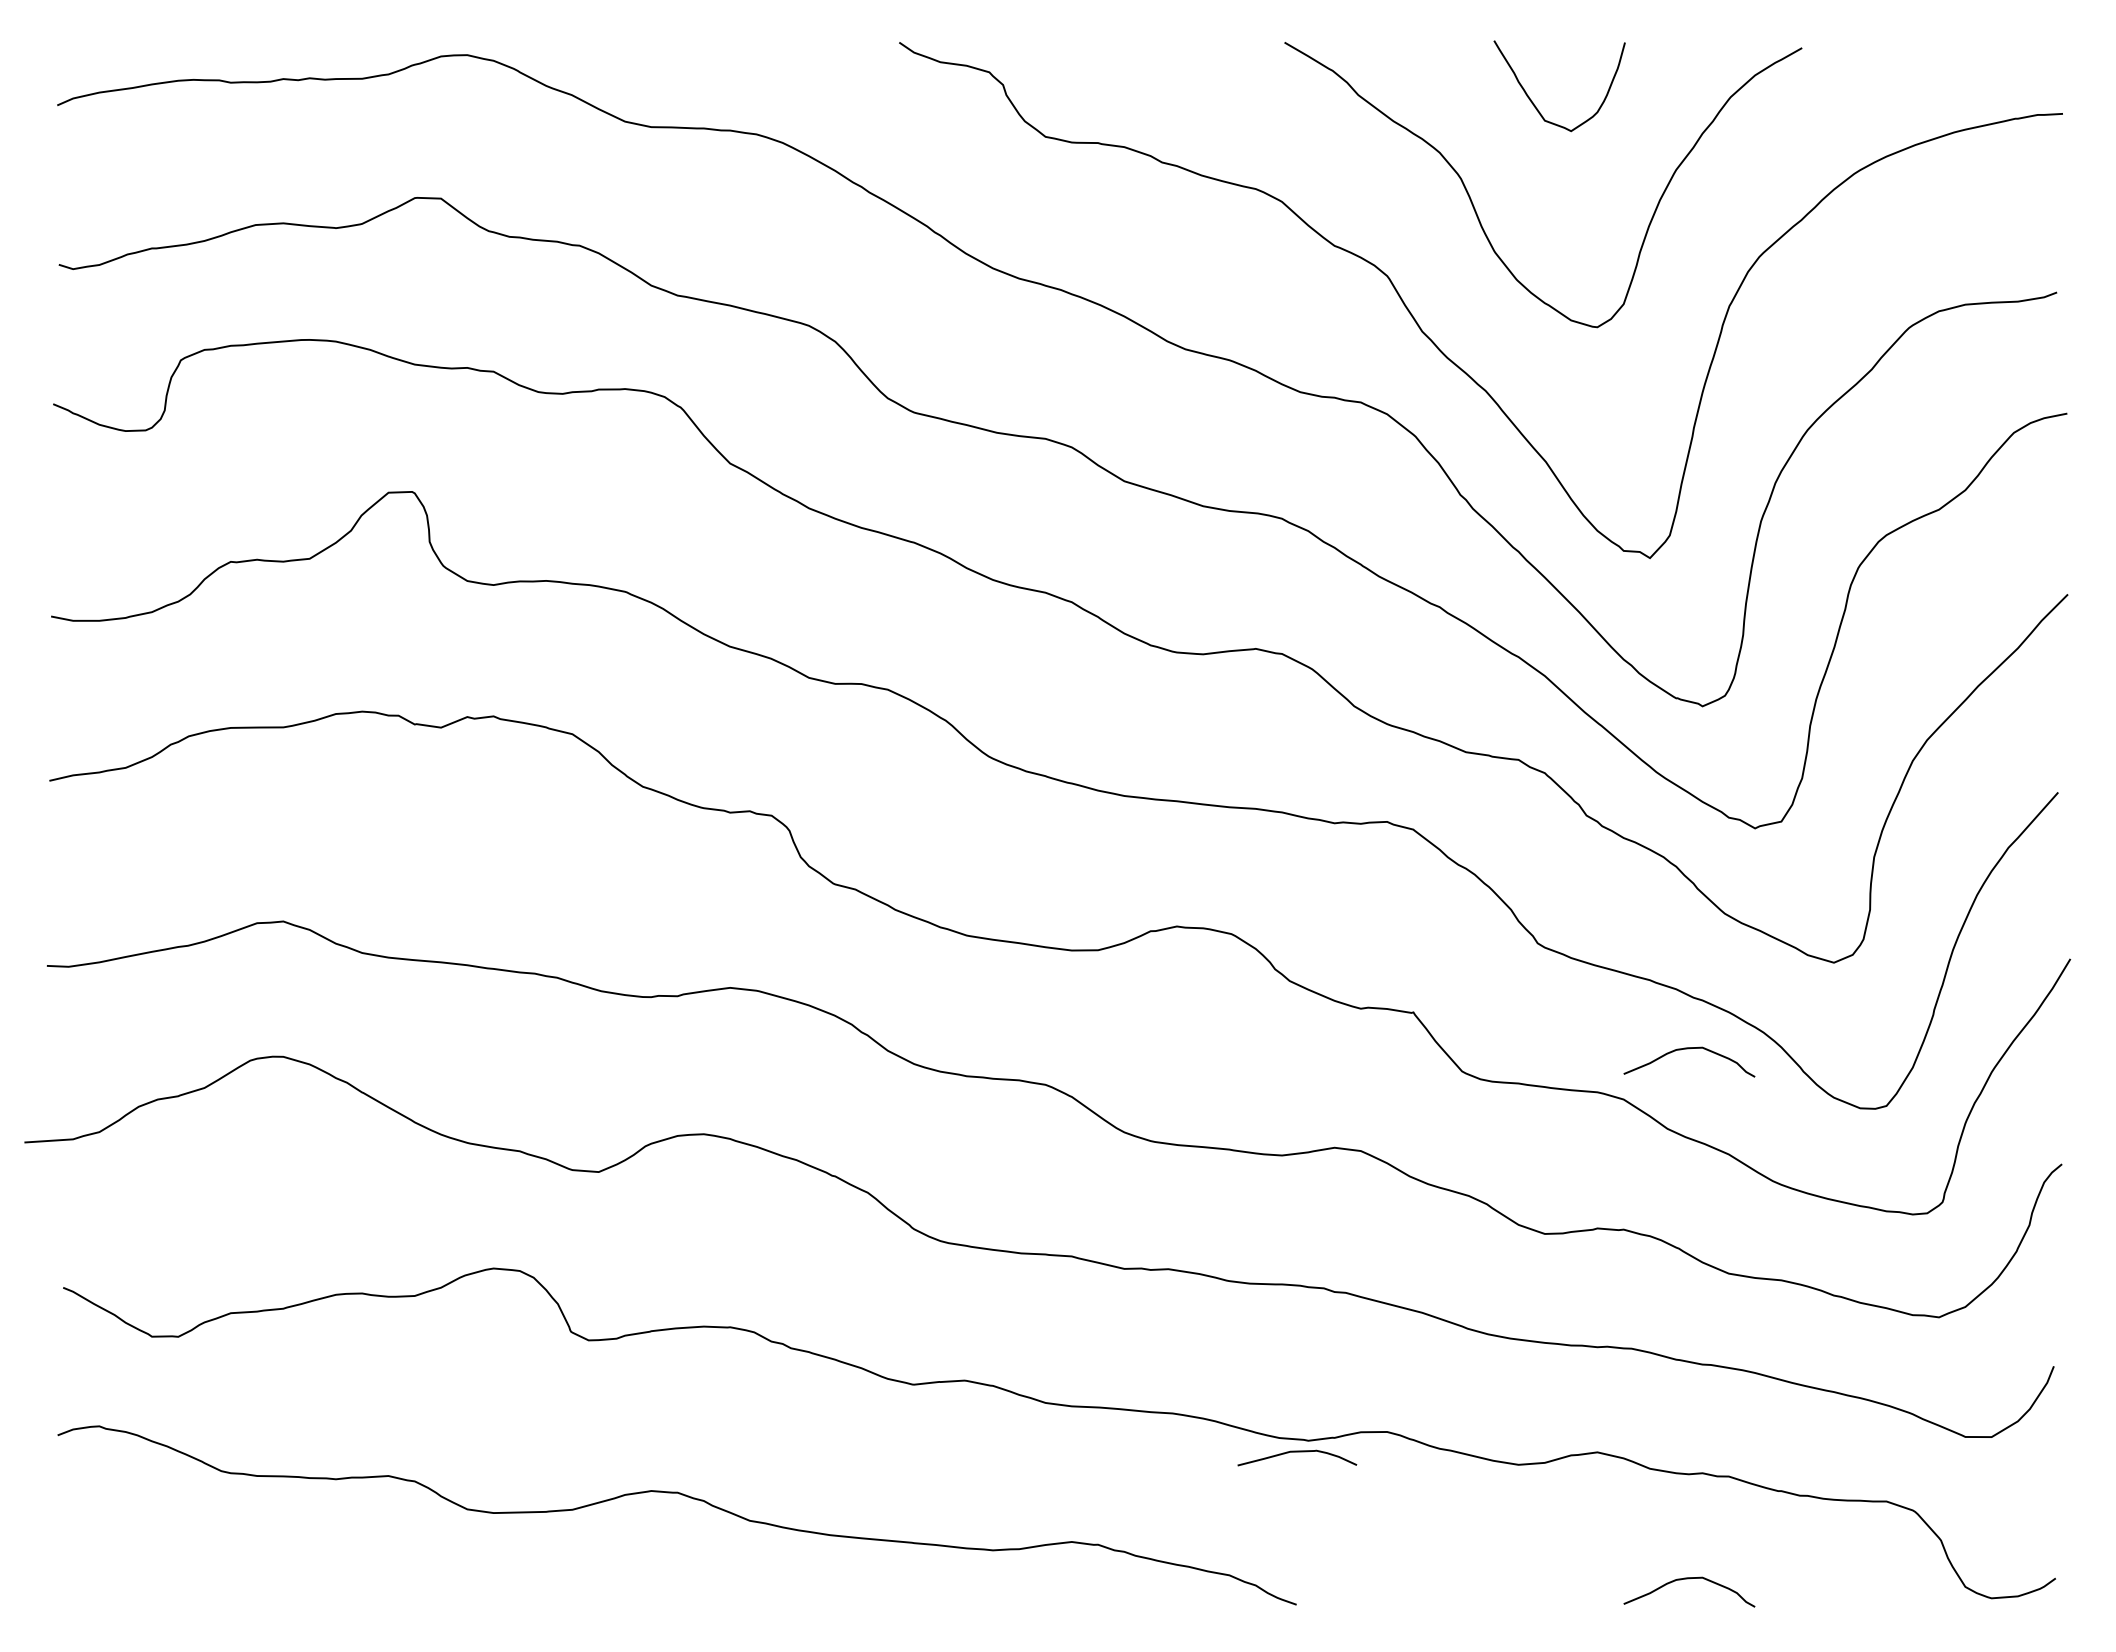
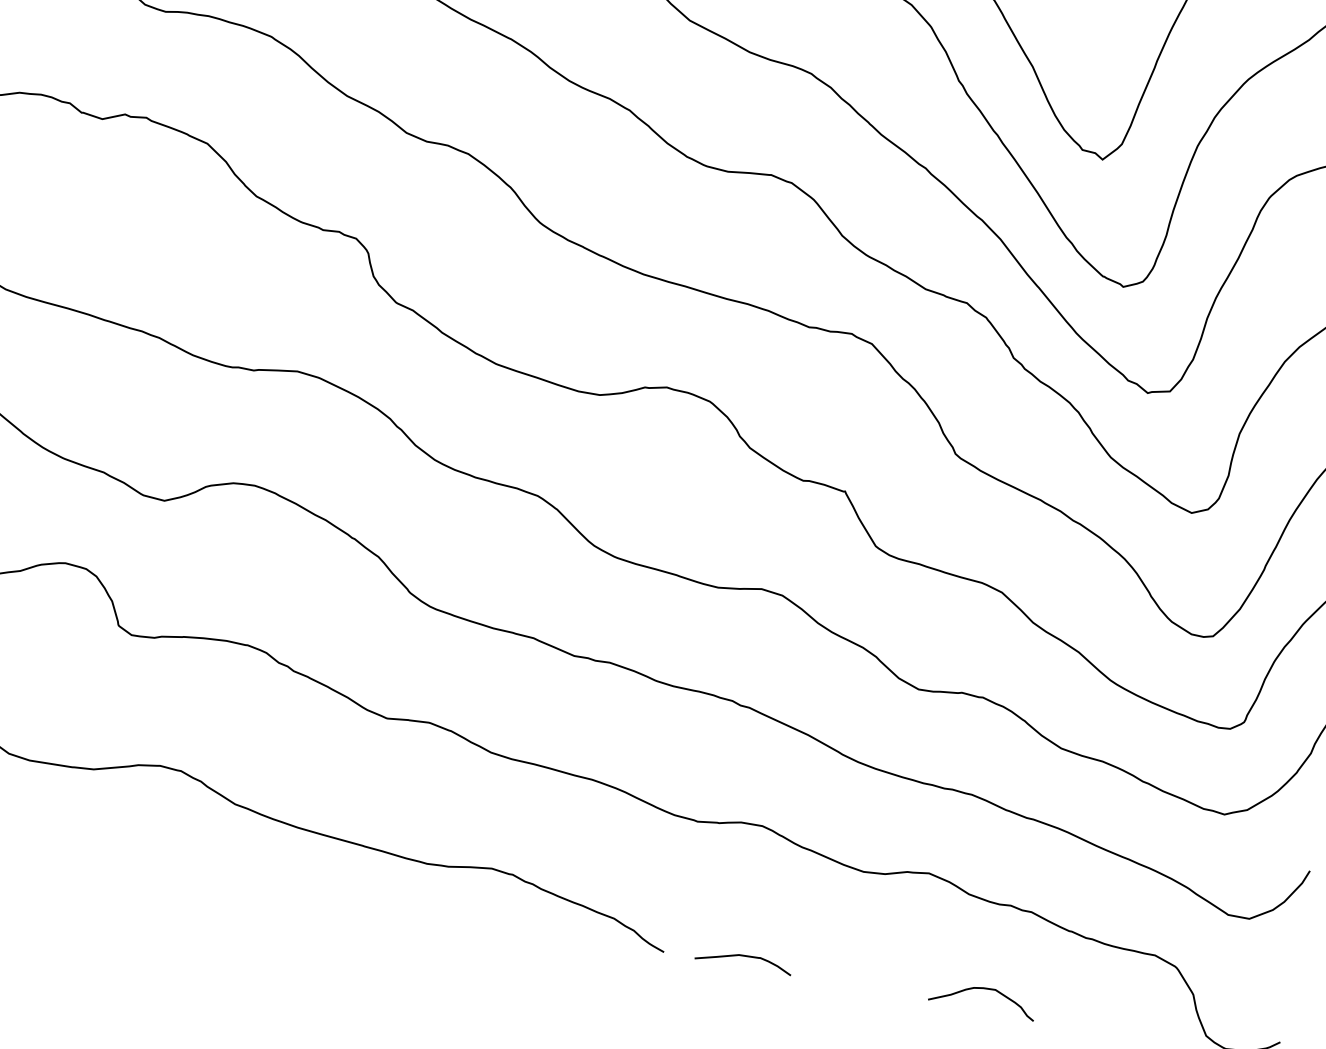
curve: (1689, 1049) -> (1062, 561), removed
curve: (1297, 1452) -> (744, 956), moved

